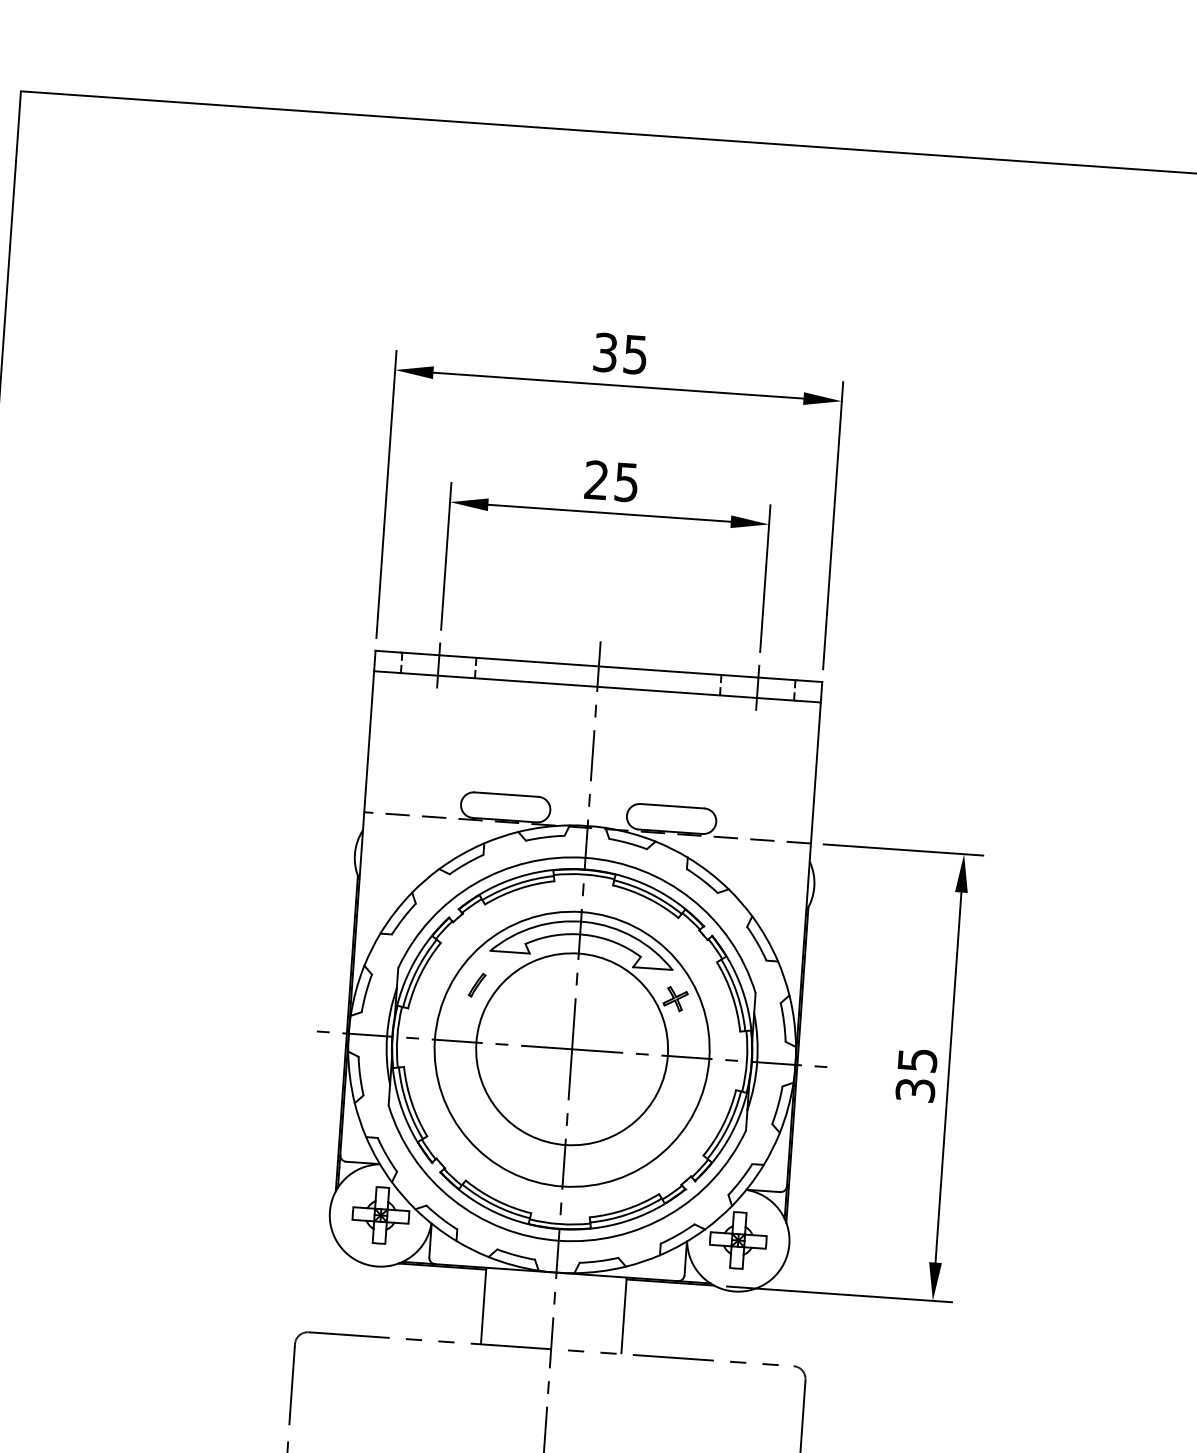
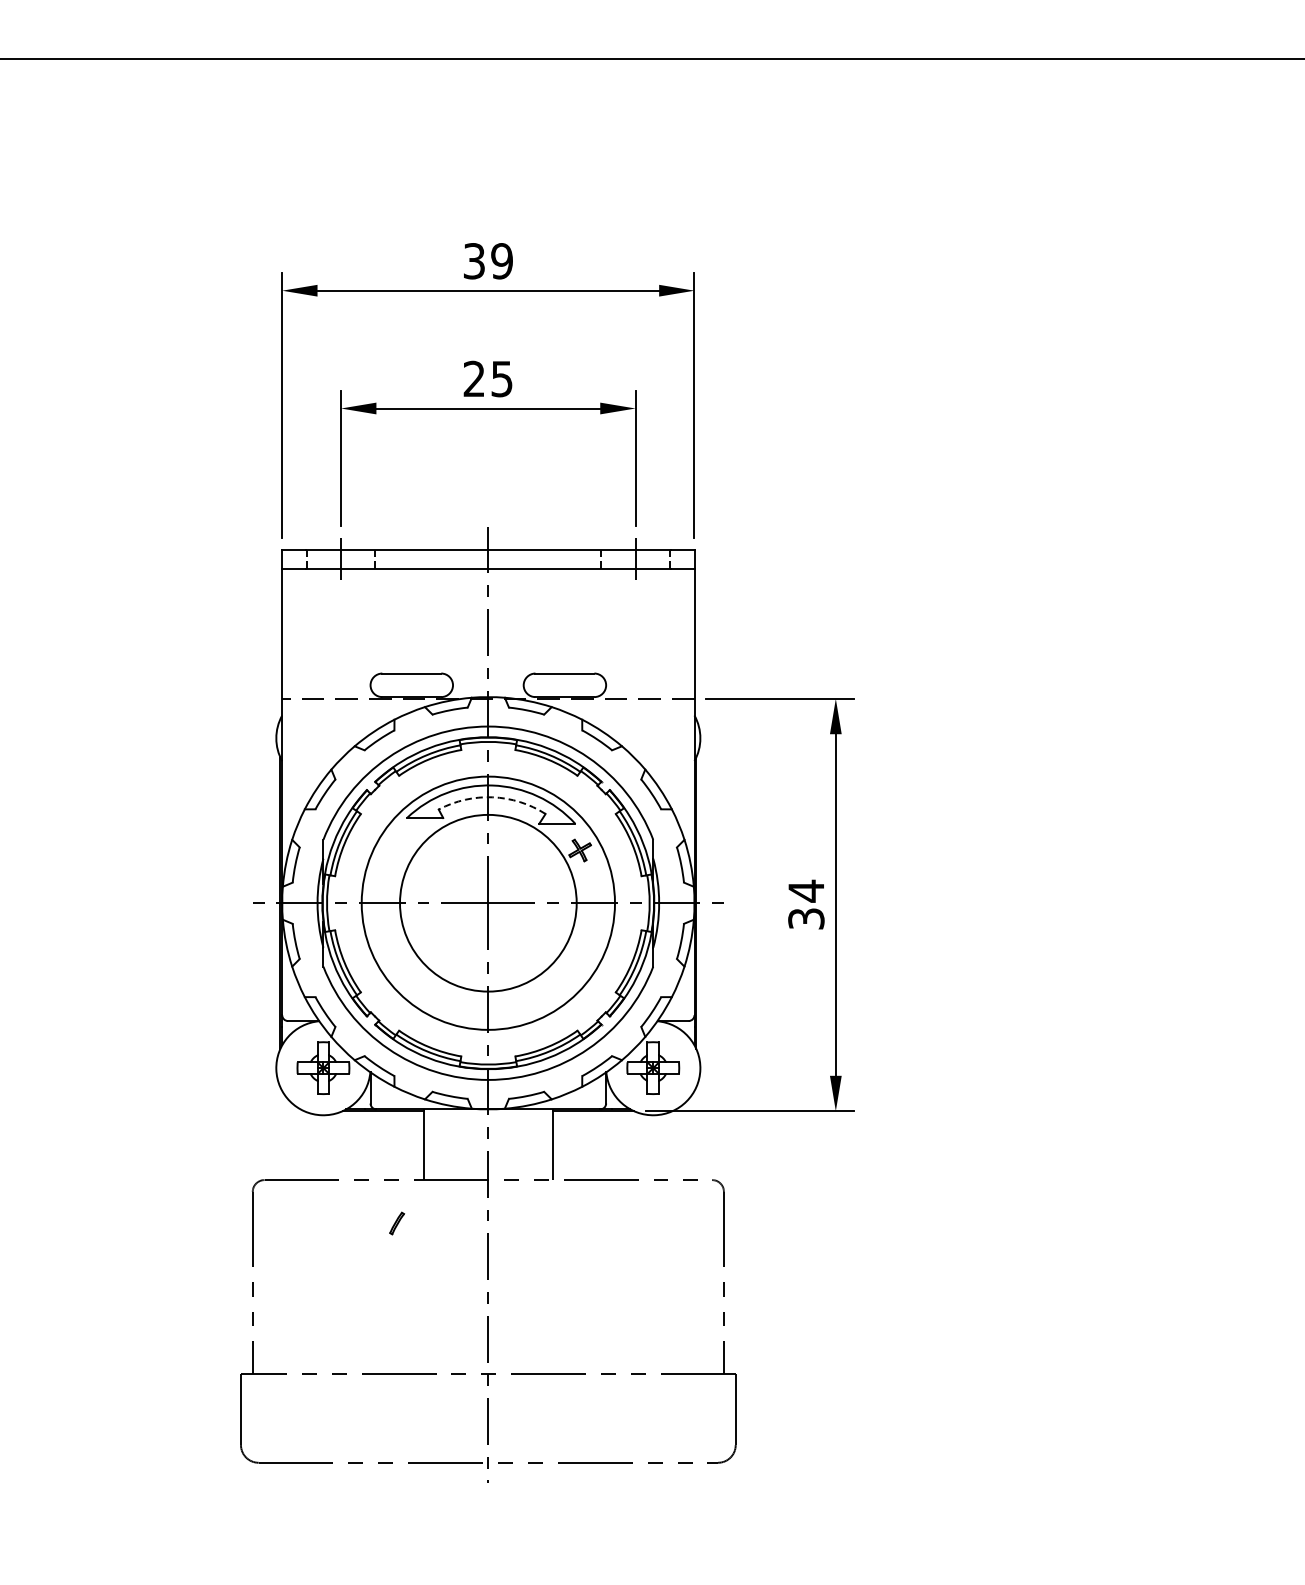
text: (634, 354) -> (501, 261), 35 -> 39
arc: (584, 935) -> (492, 797), solid -> dashed
part: (477, 985) -> (397, 1223), moved
text: (917, 1059) -> (806, 890), 35 -> 34

